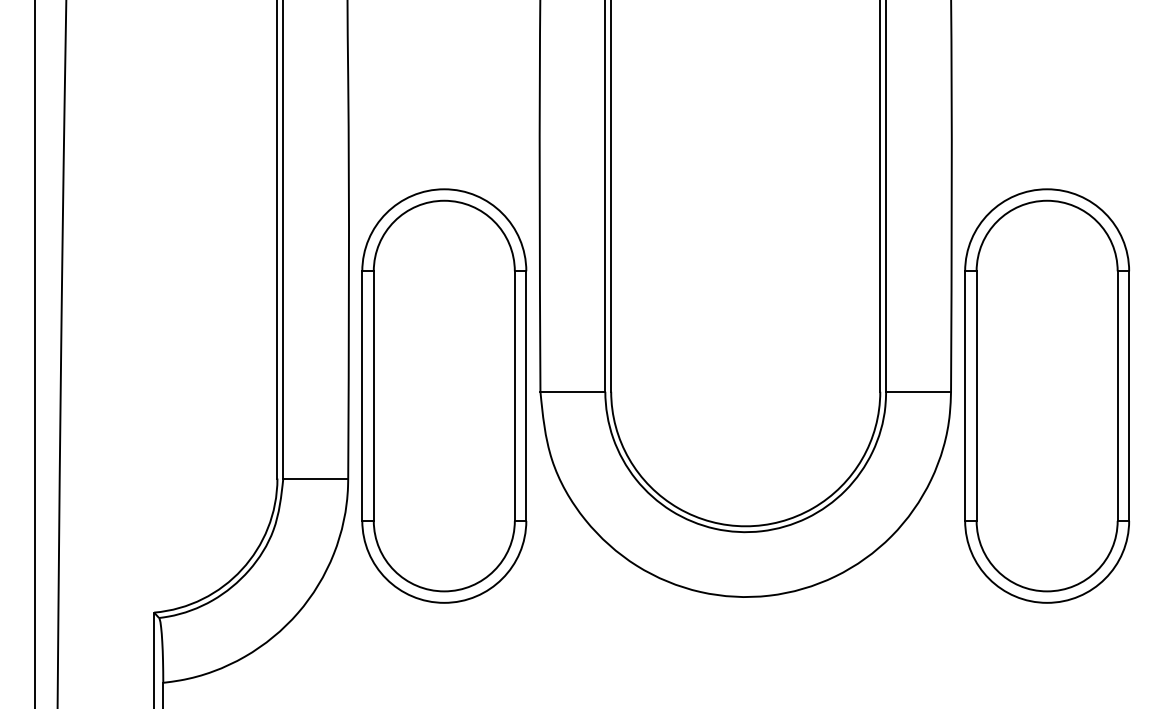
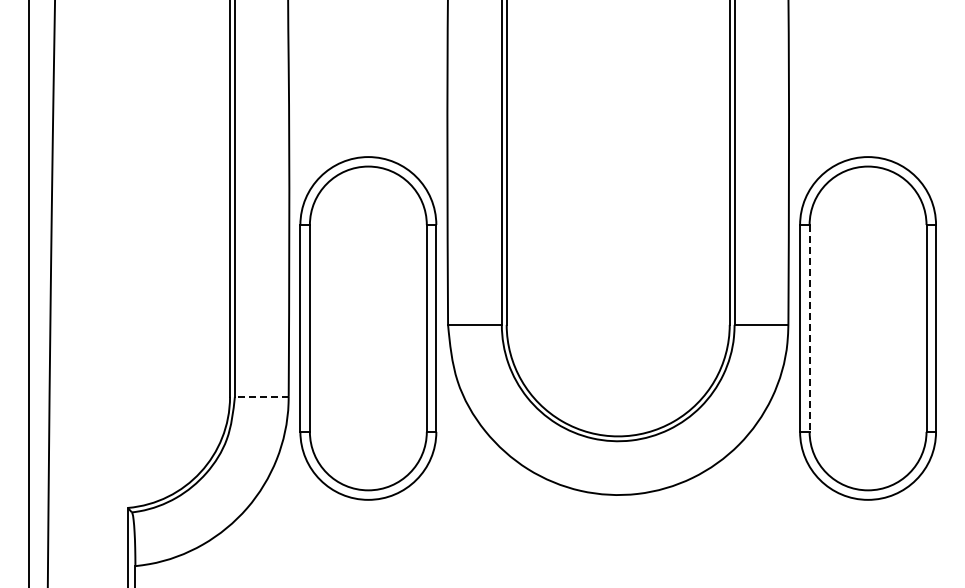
line: (976, 396) -> (809, 328), solid -> dashed
line: (315, 478) -> (261, 396), solid -> dashed

